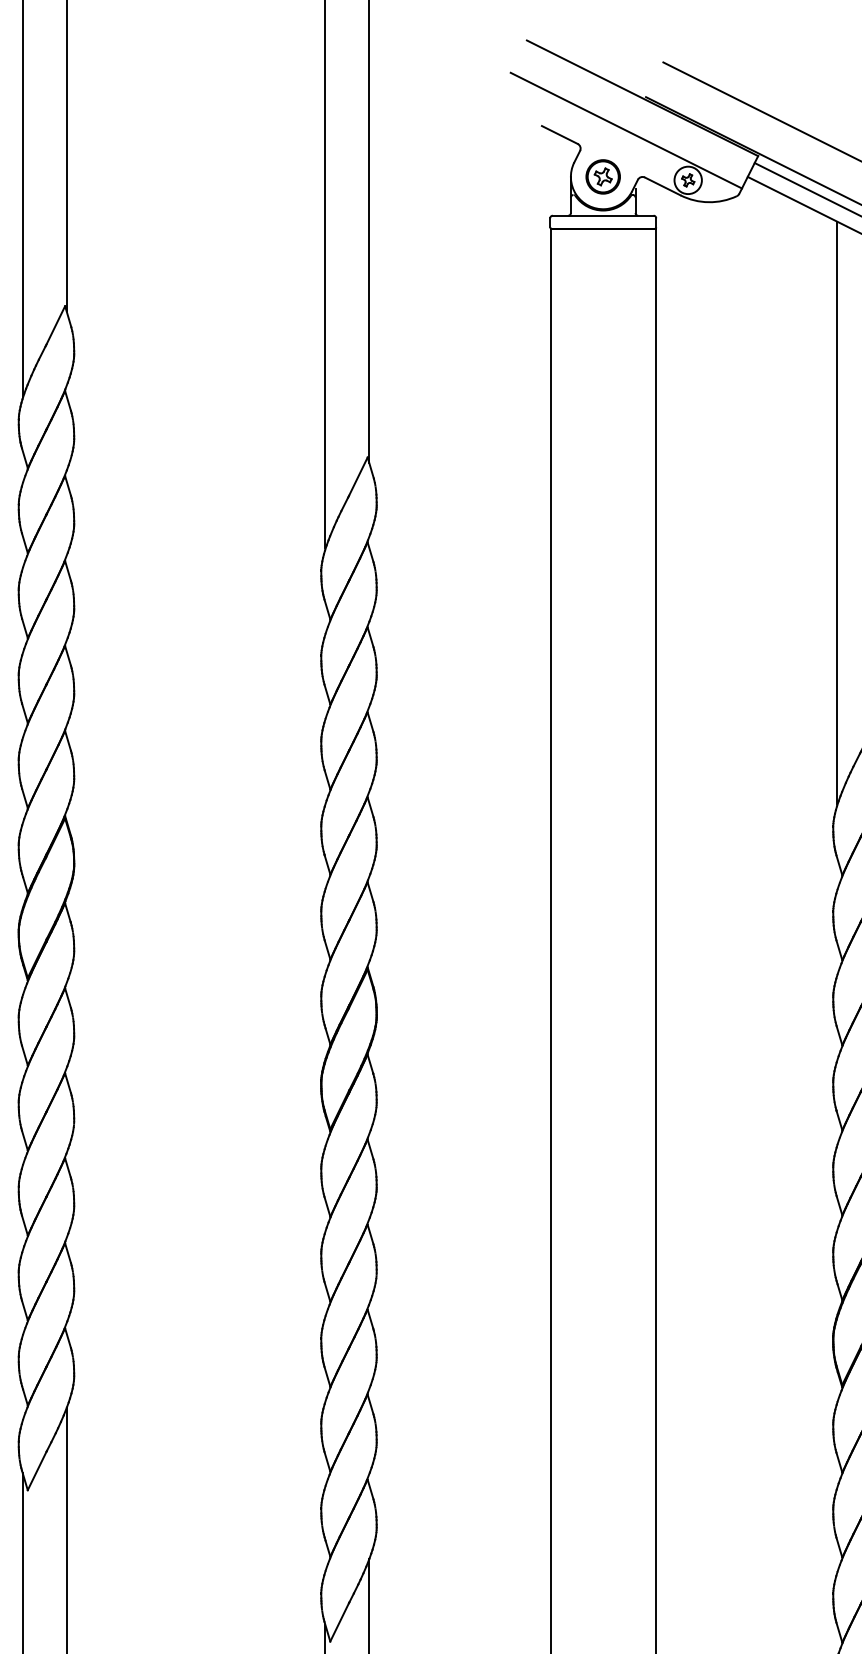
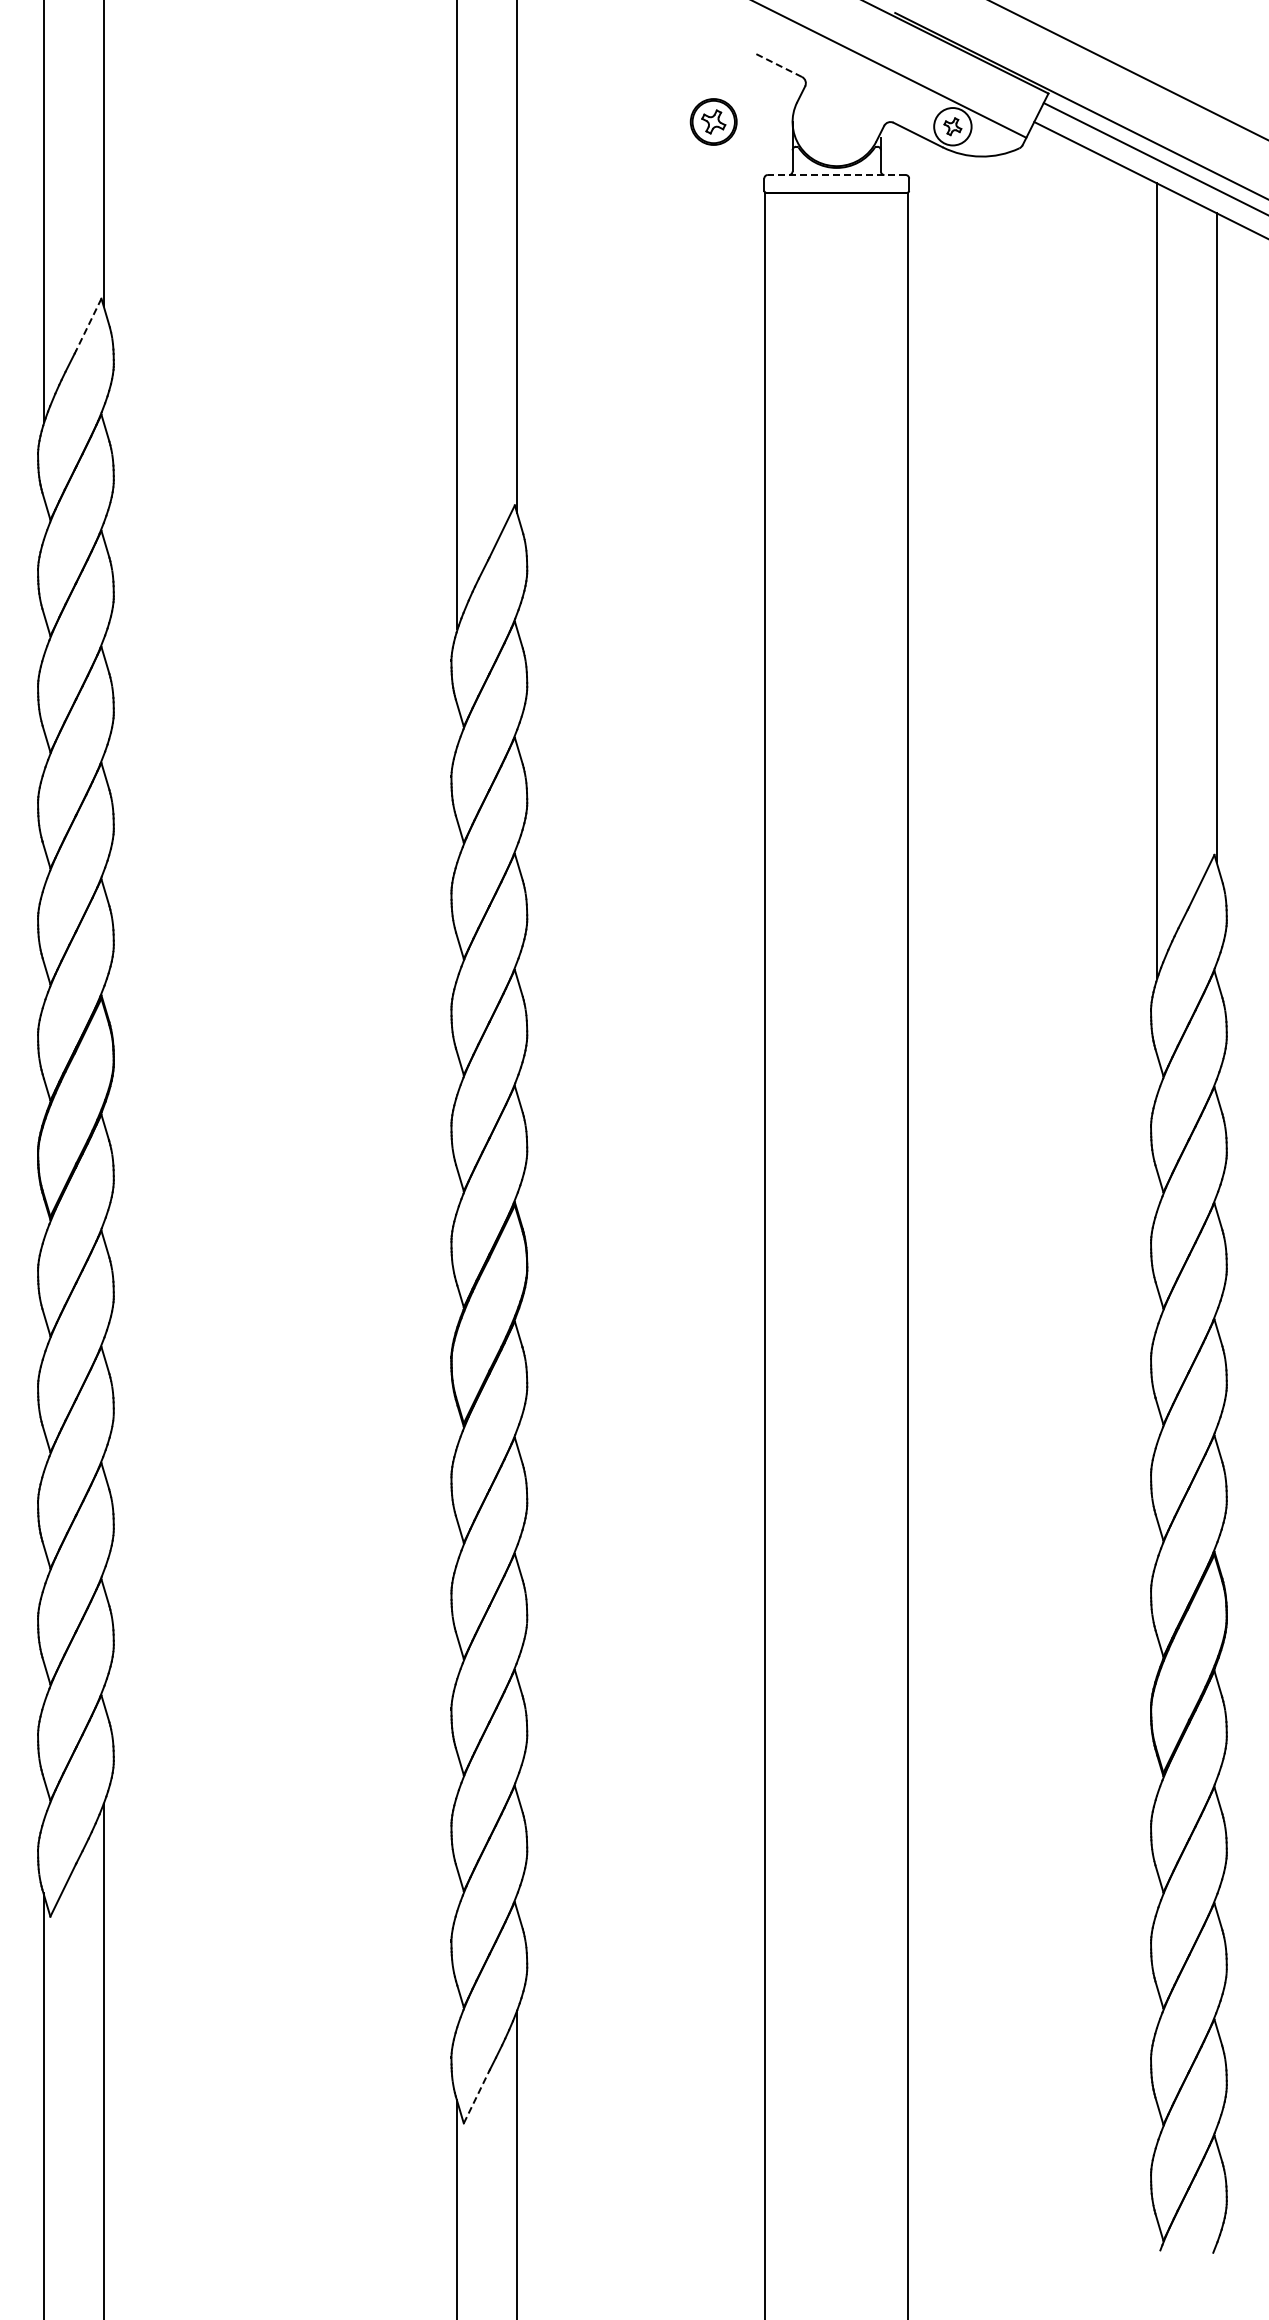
line: (559, 134) -> (777, 64), solid -> dashed
part: (603, 176) -> (713, 121), moved
line: (603, 216) -> (836, 175), solid -> dashed
line: (55, 325) -> (88, 325), solid -> dashed
line: (339, 1621) -> (476, 2096), solid -> dashed

